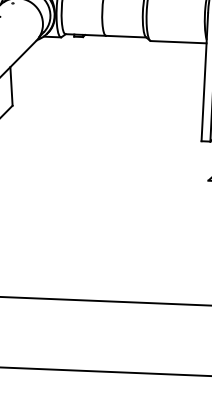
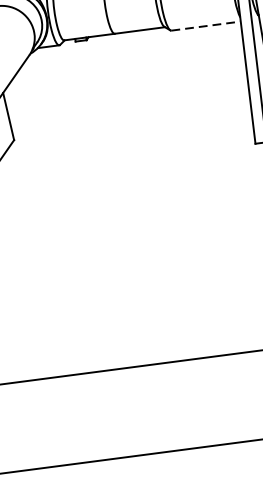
line: (178, 42) -> (205, 26), solid -> dashed

